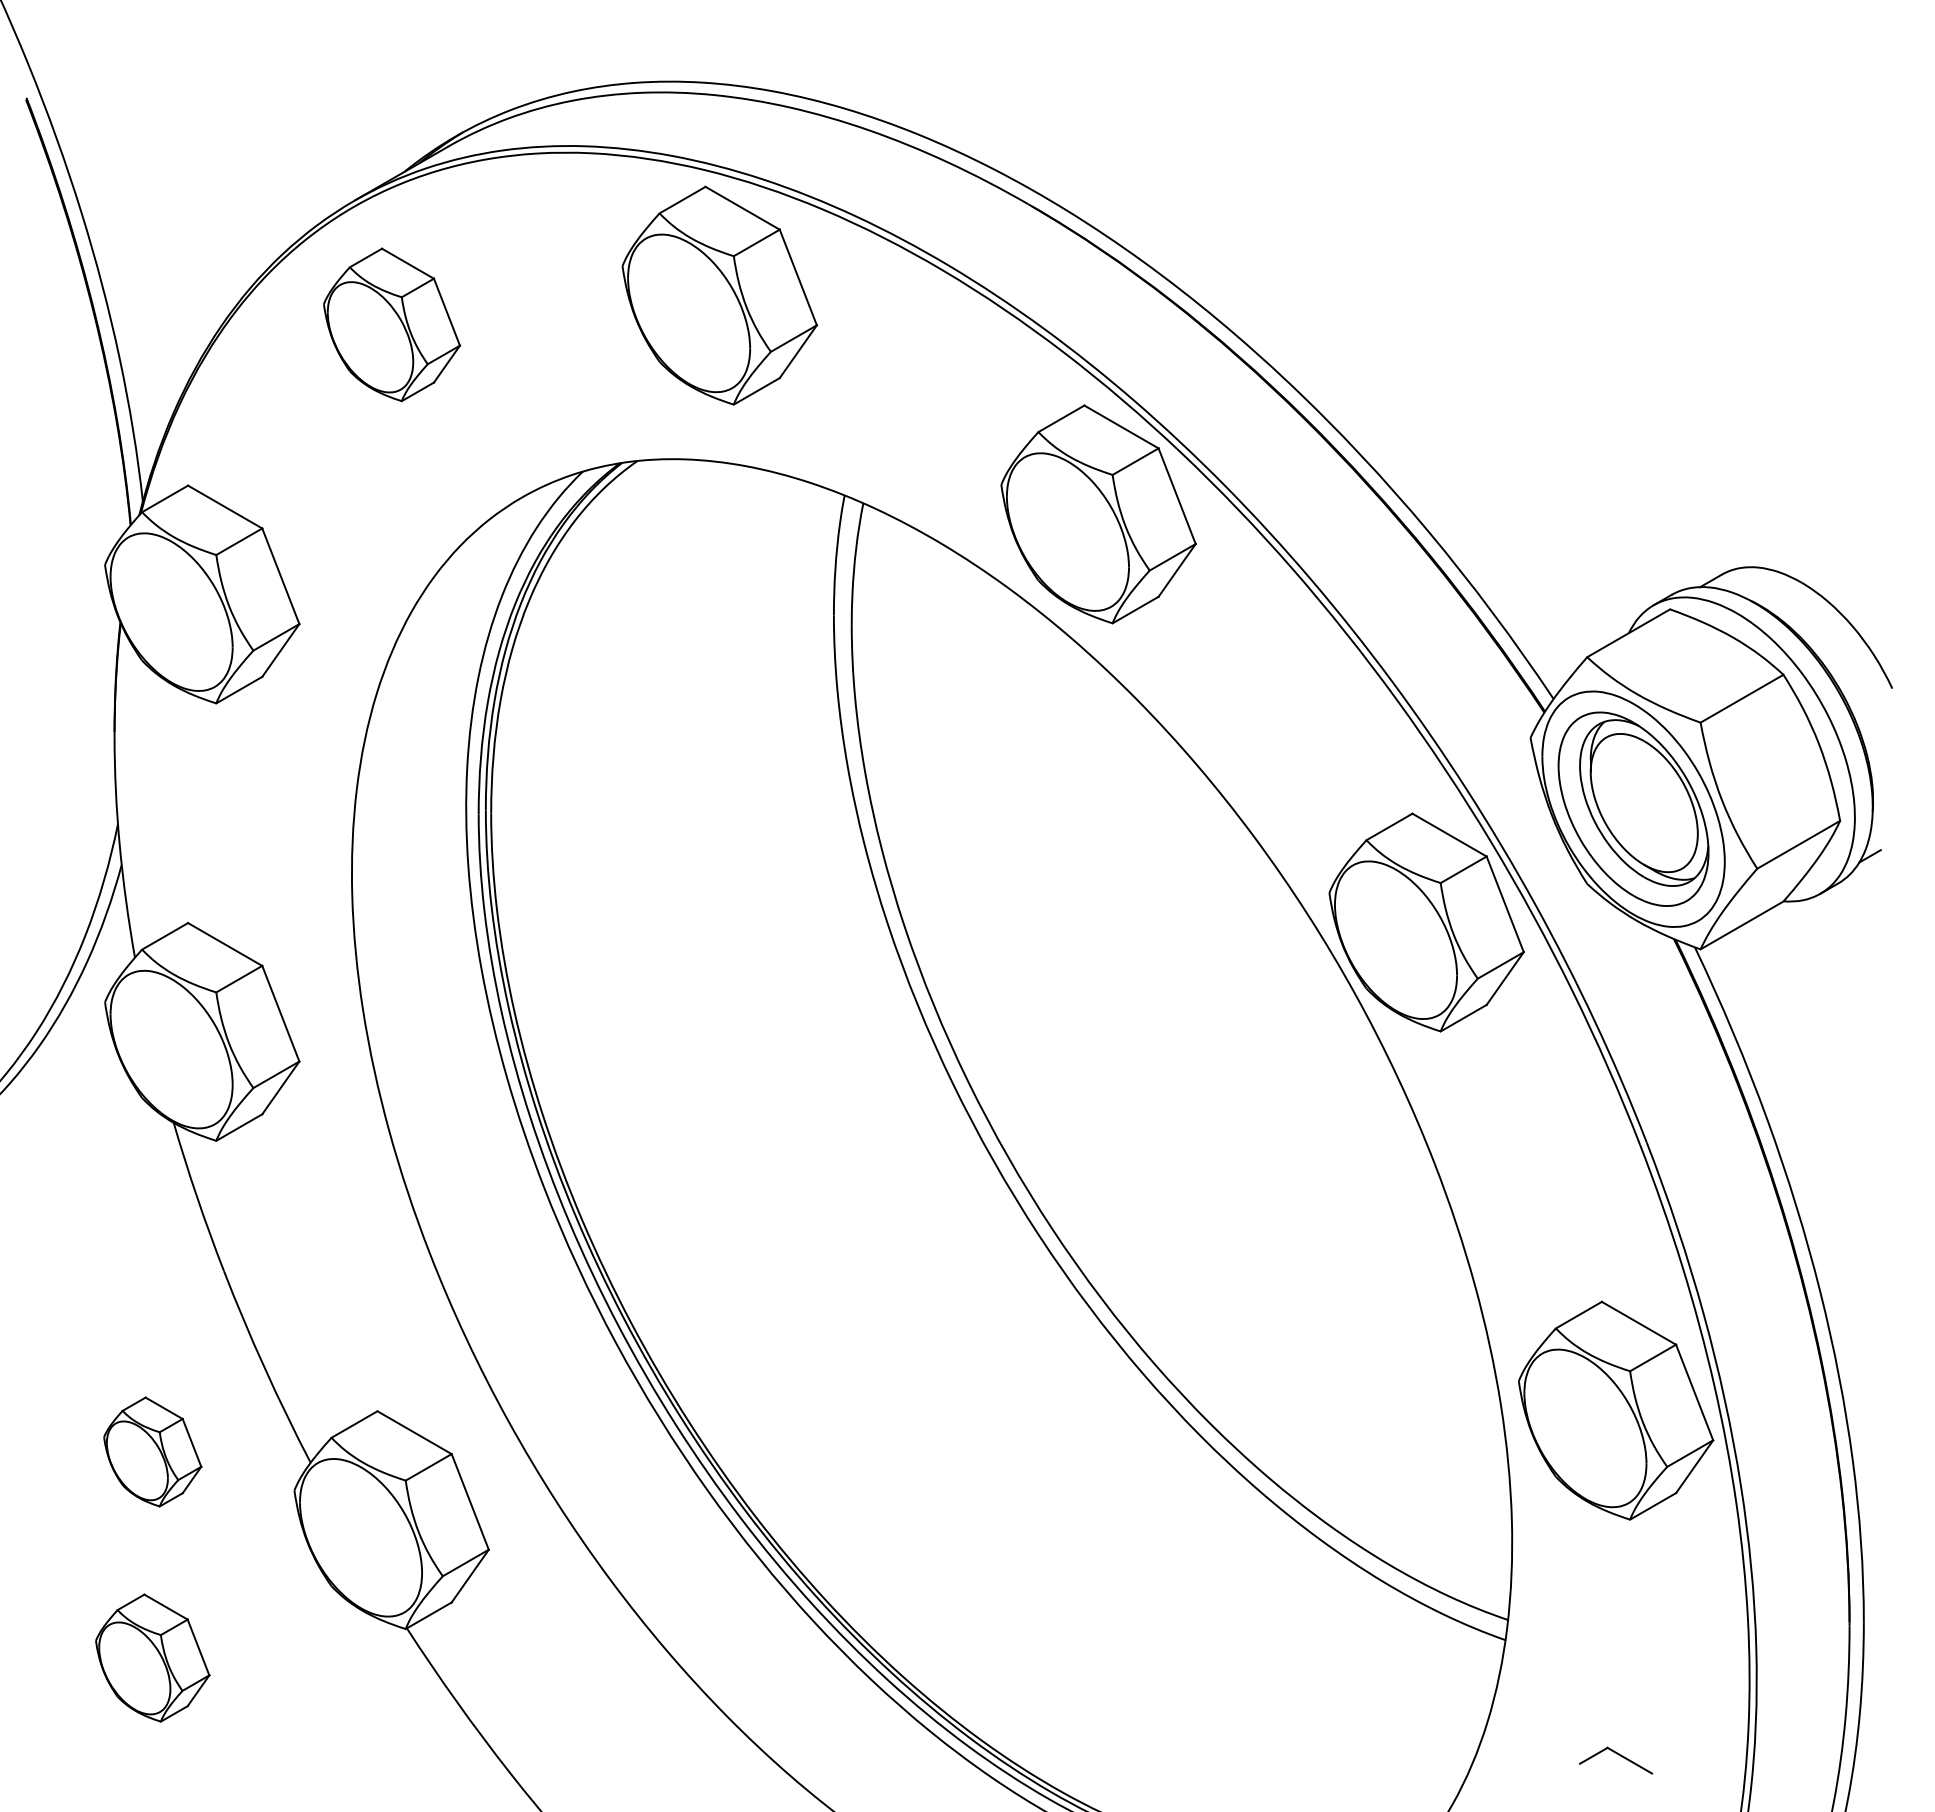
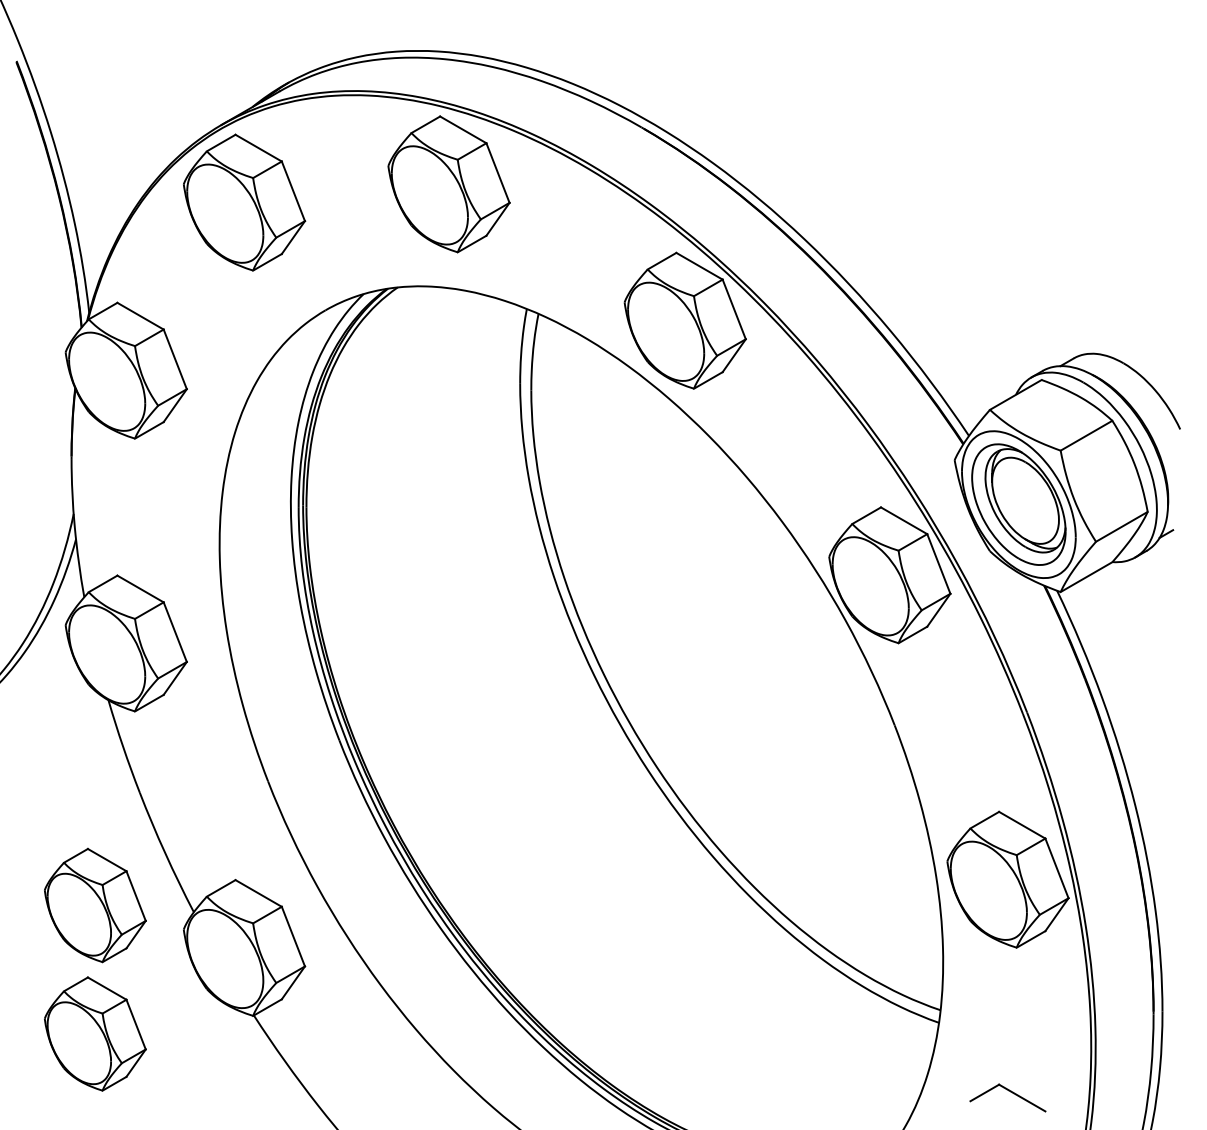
part: (391, 324) -> (244, 202), size x1.43
part: (152, 1451) -> (95, 905), size x1.67
part: (152, 1657) -> (95, 1033), size x1.43
part: (1615, 1759) -> (1007, 1097), size x1.67

